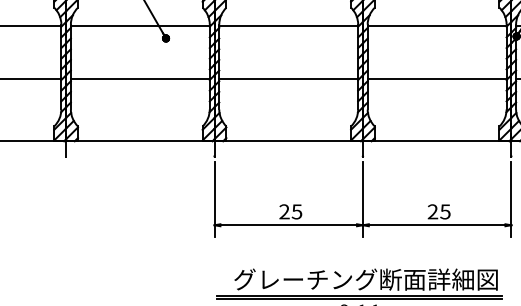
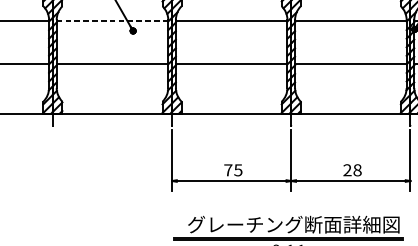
line: (140, 25) -> (112, 20), solid -> dashed
text: (284, 211) -> (228, 169), 25 -> 75
text: (445, 211) -> (357, 169), 25 -> 28

